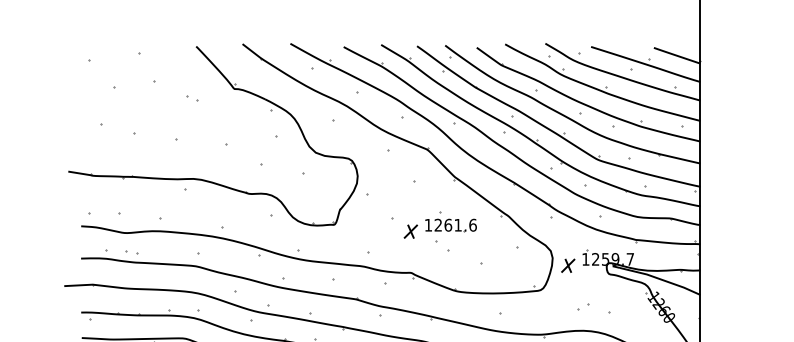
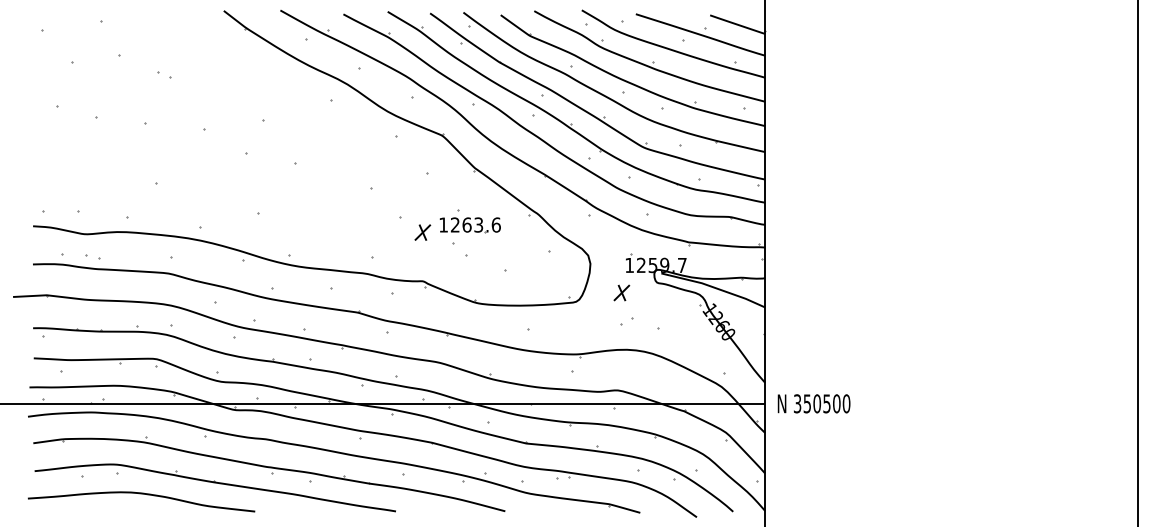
part: (202, 179) -> (176, 170), removed
text: (457, 224) -> (478, 224), 1261.6 -> 1263.6
part: (567, 265) -> (621, 292), moved

